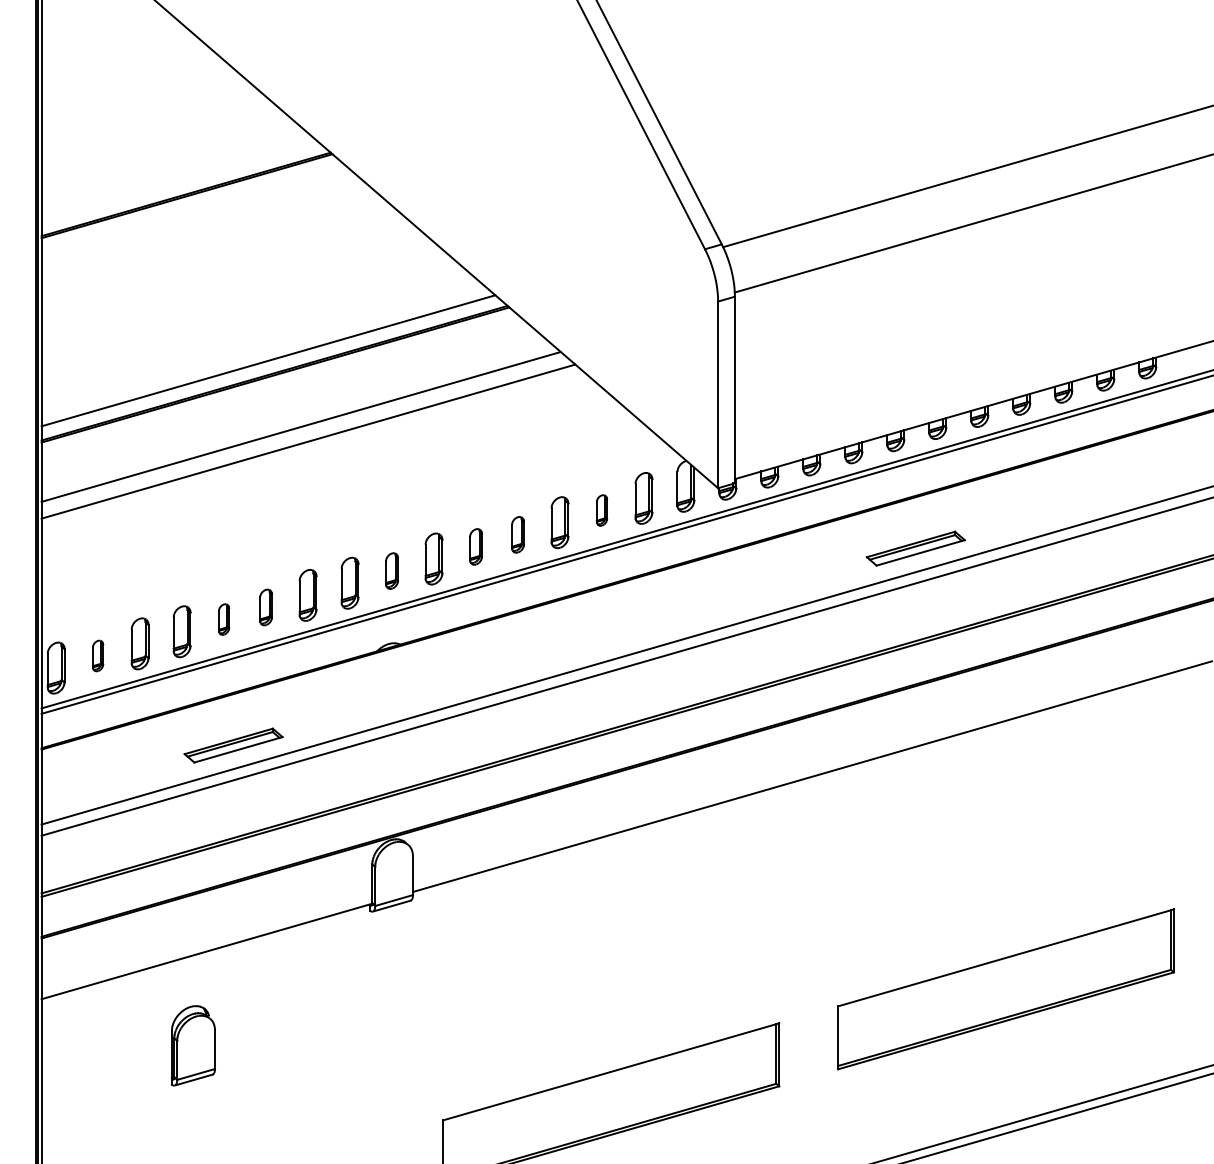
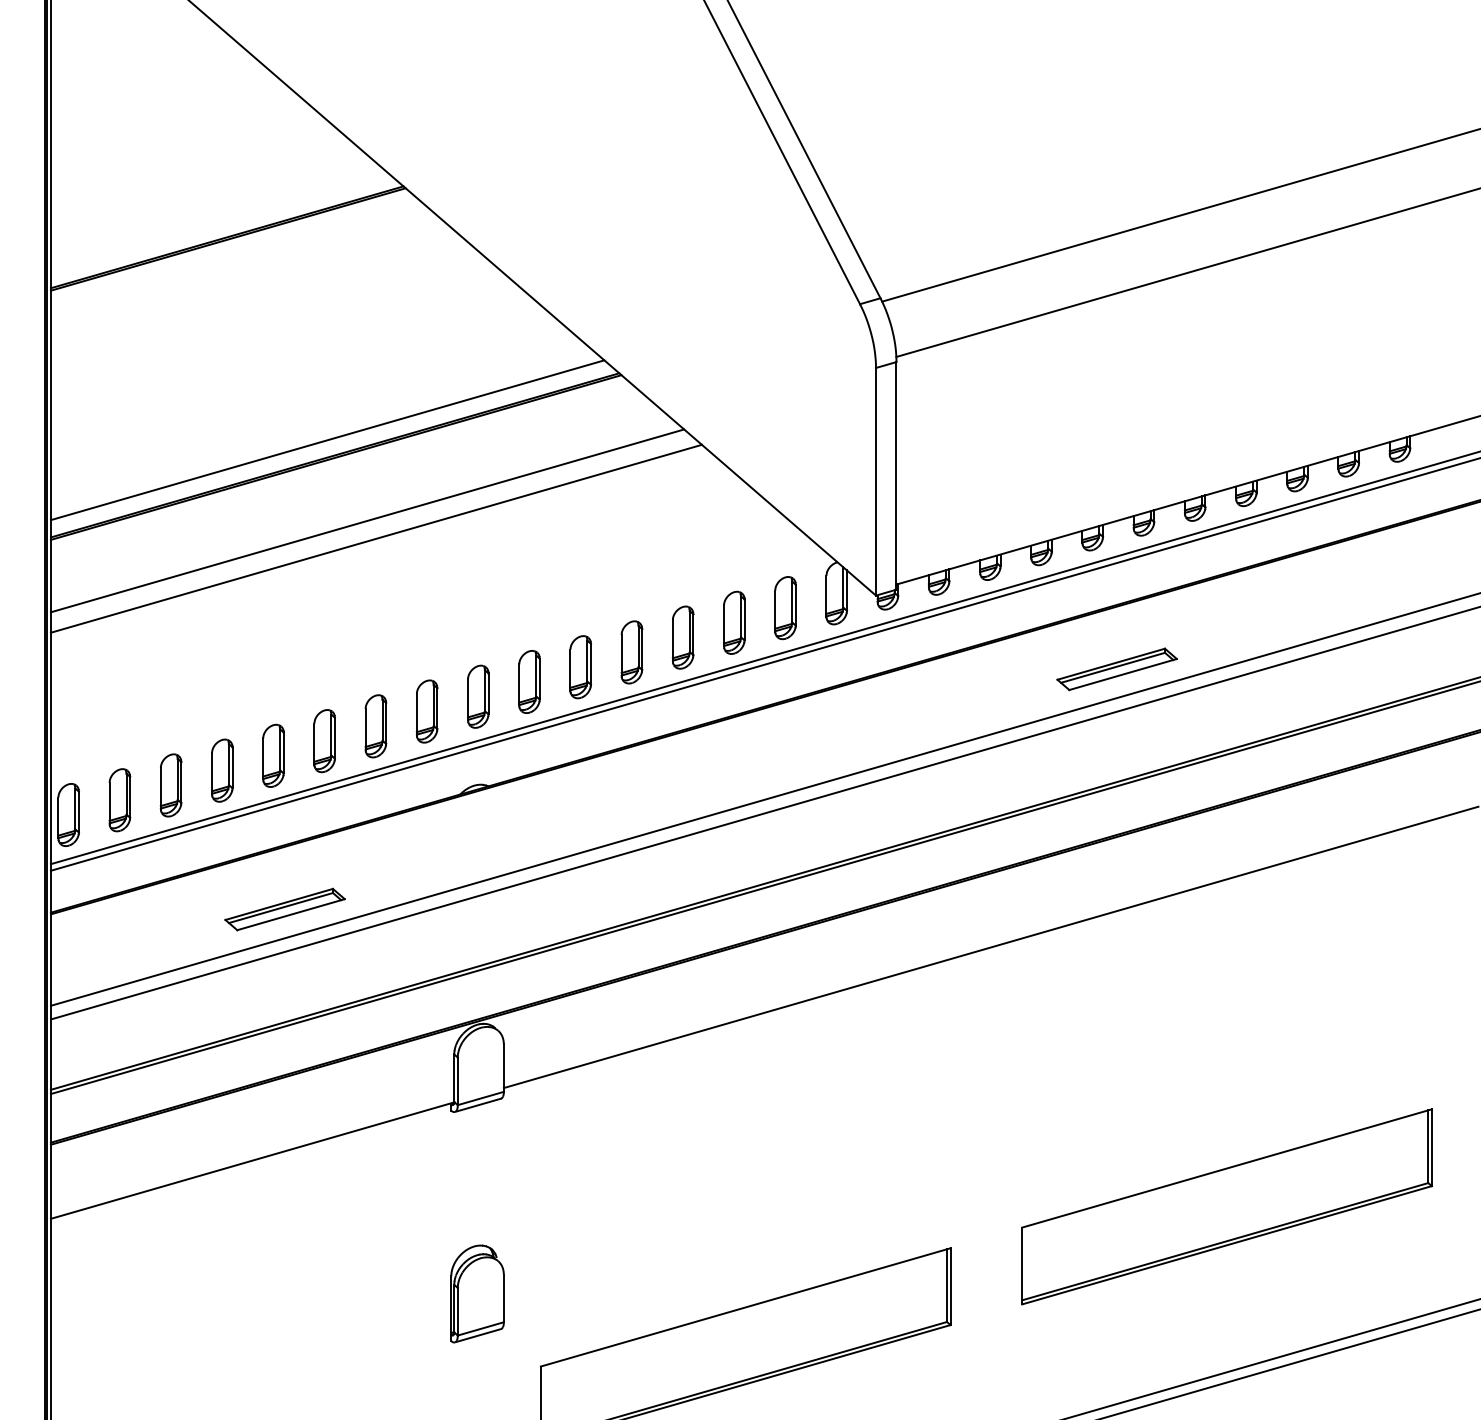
part: (601, 510) -> (733, 622), size x1.67
part: (517, 534) -> (631, 652), size x1.43
part: (475, 546) -> (580, 666), size x1.43
part: (391, 570) -> (477, 695), size x1.43
part: (265, 607) -> (324, 741), size x1.43
part: (223, 619) -> (272, 755), size x1.67
part: (97, 655) -> (119, 799), size x1.67
part: (192, 1045) -> (476, 1293), moved

